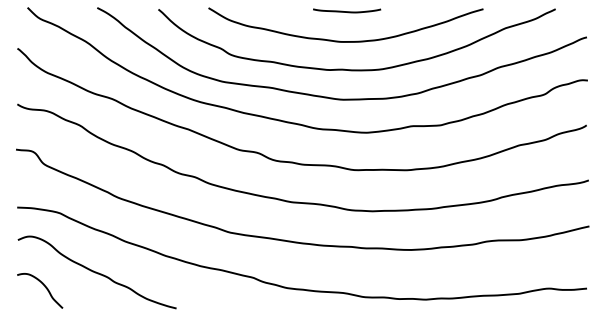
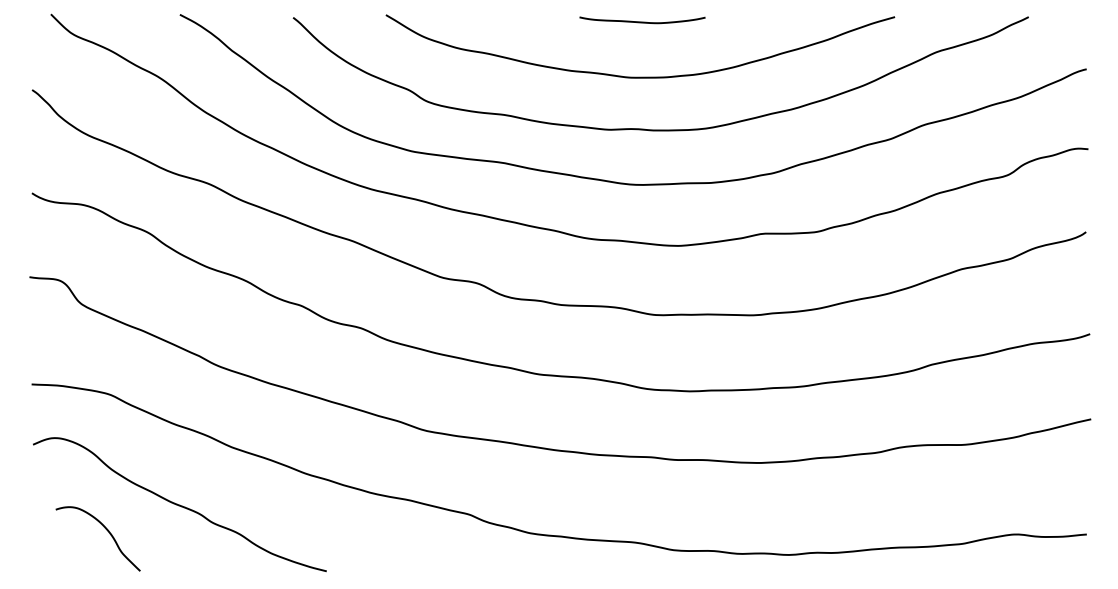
curve: (45, 288) -> (108, 534), moved

